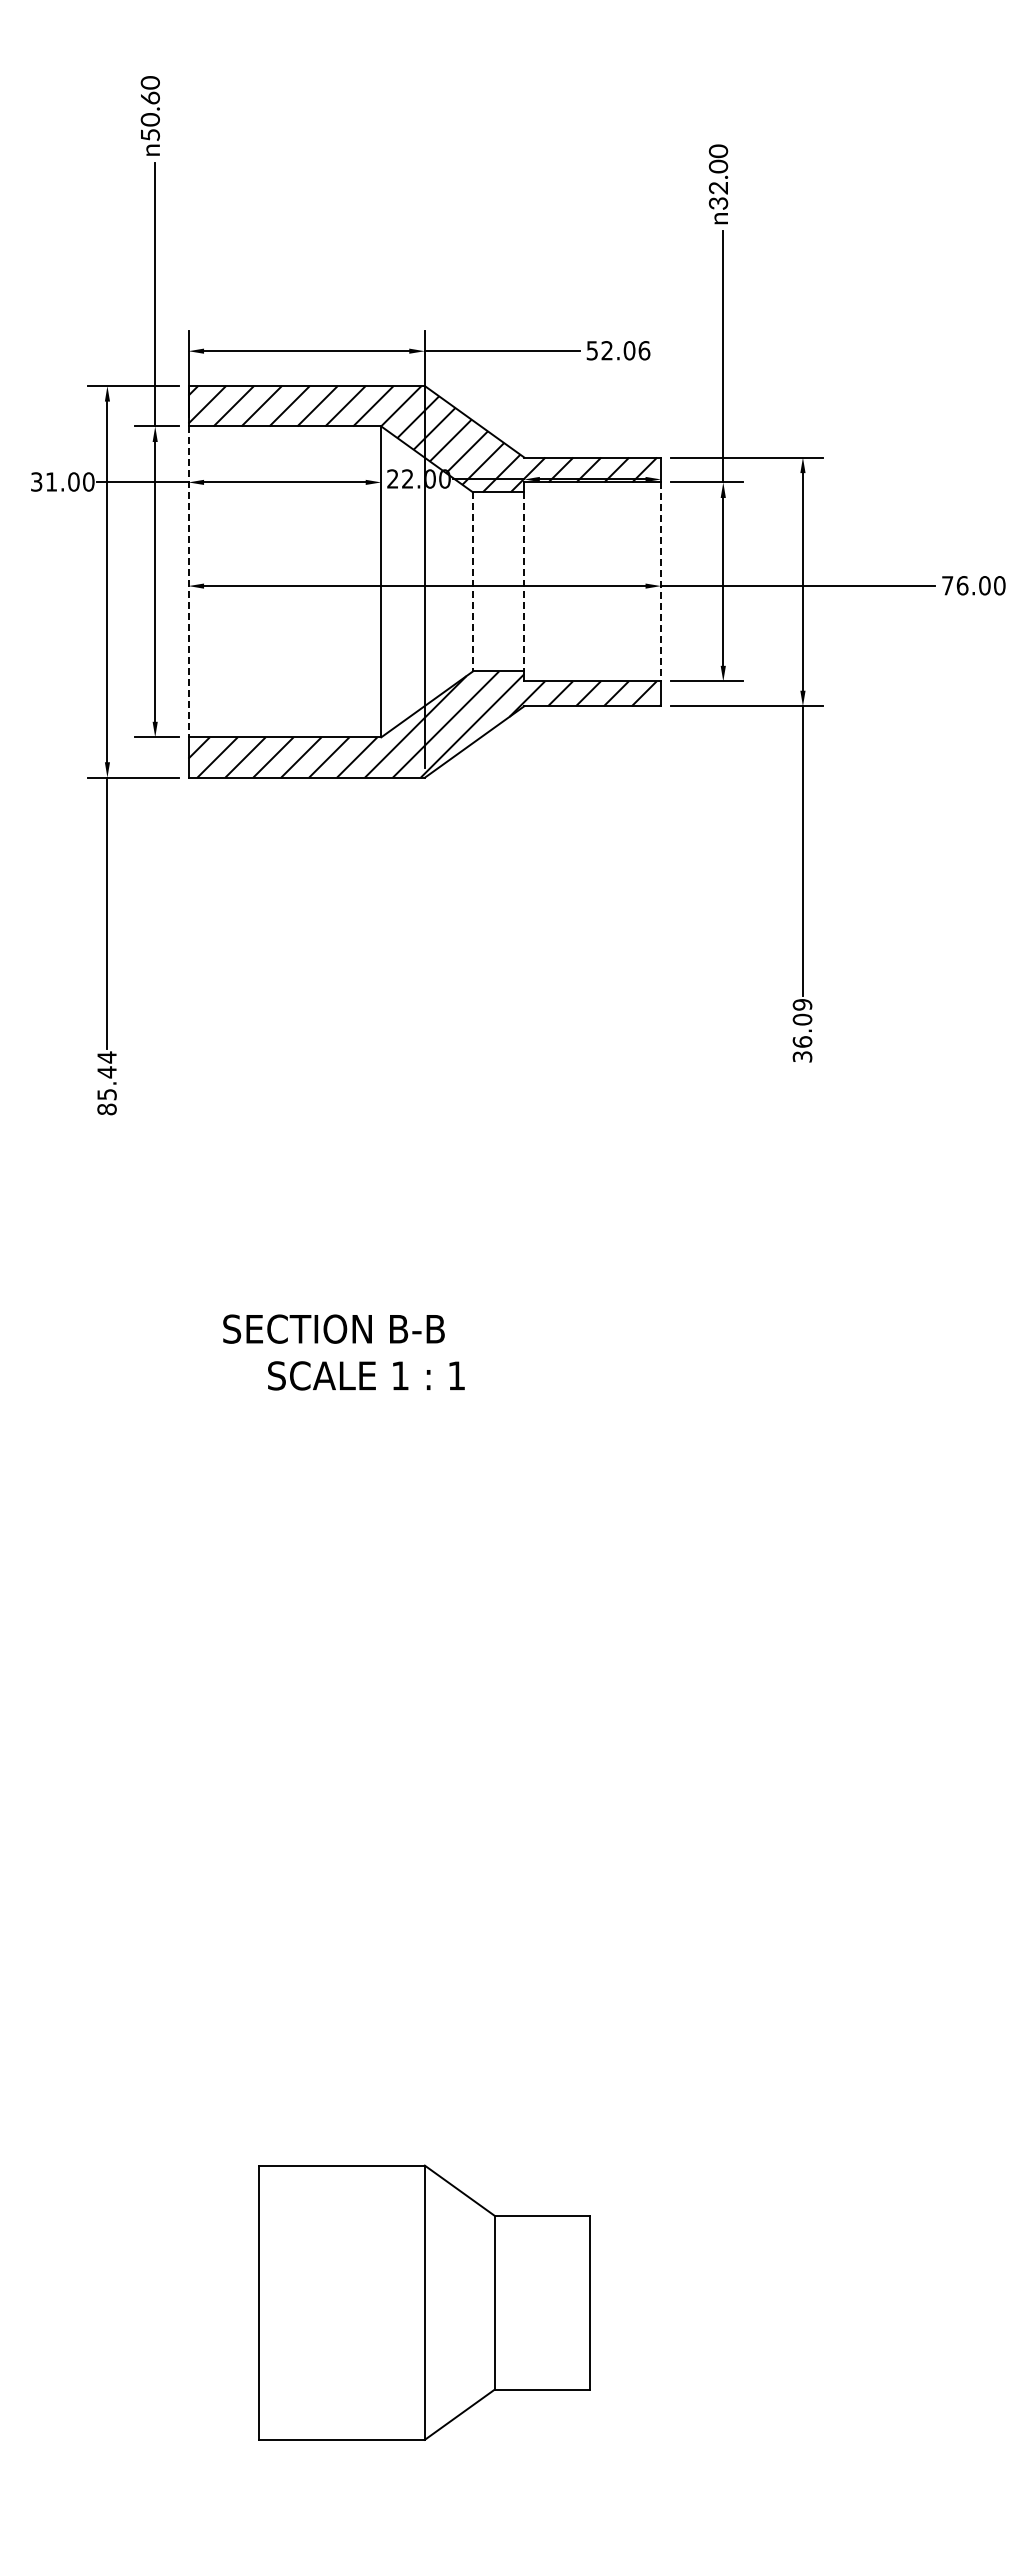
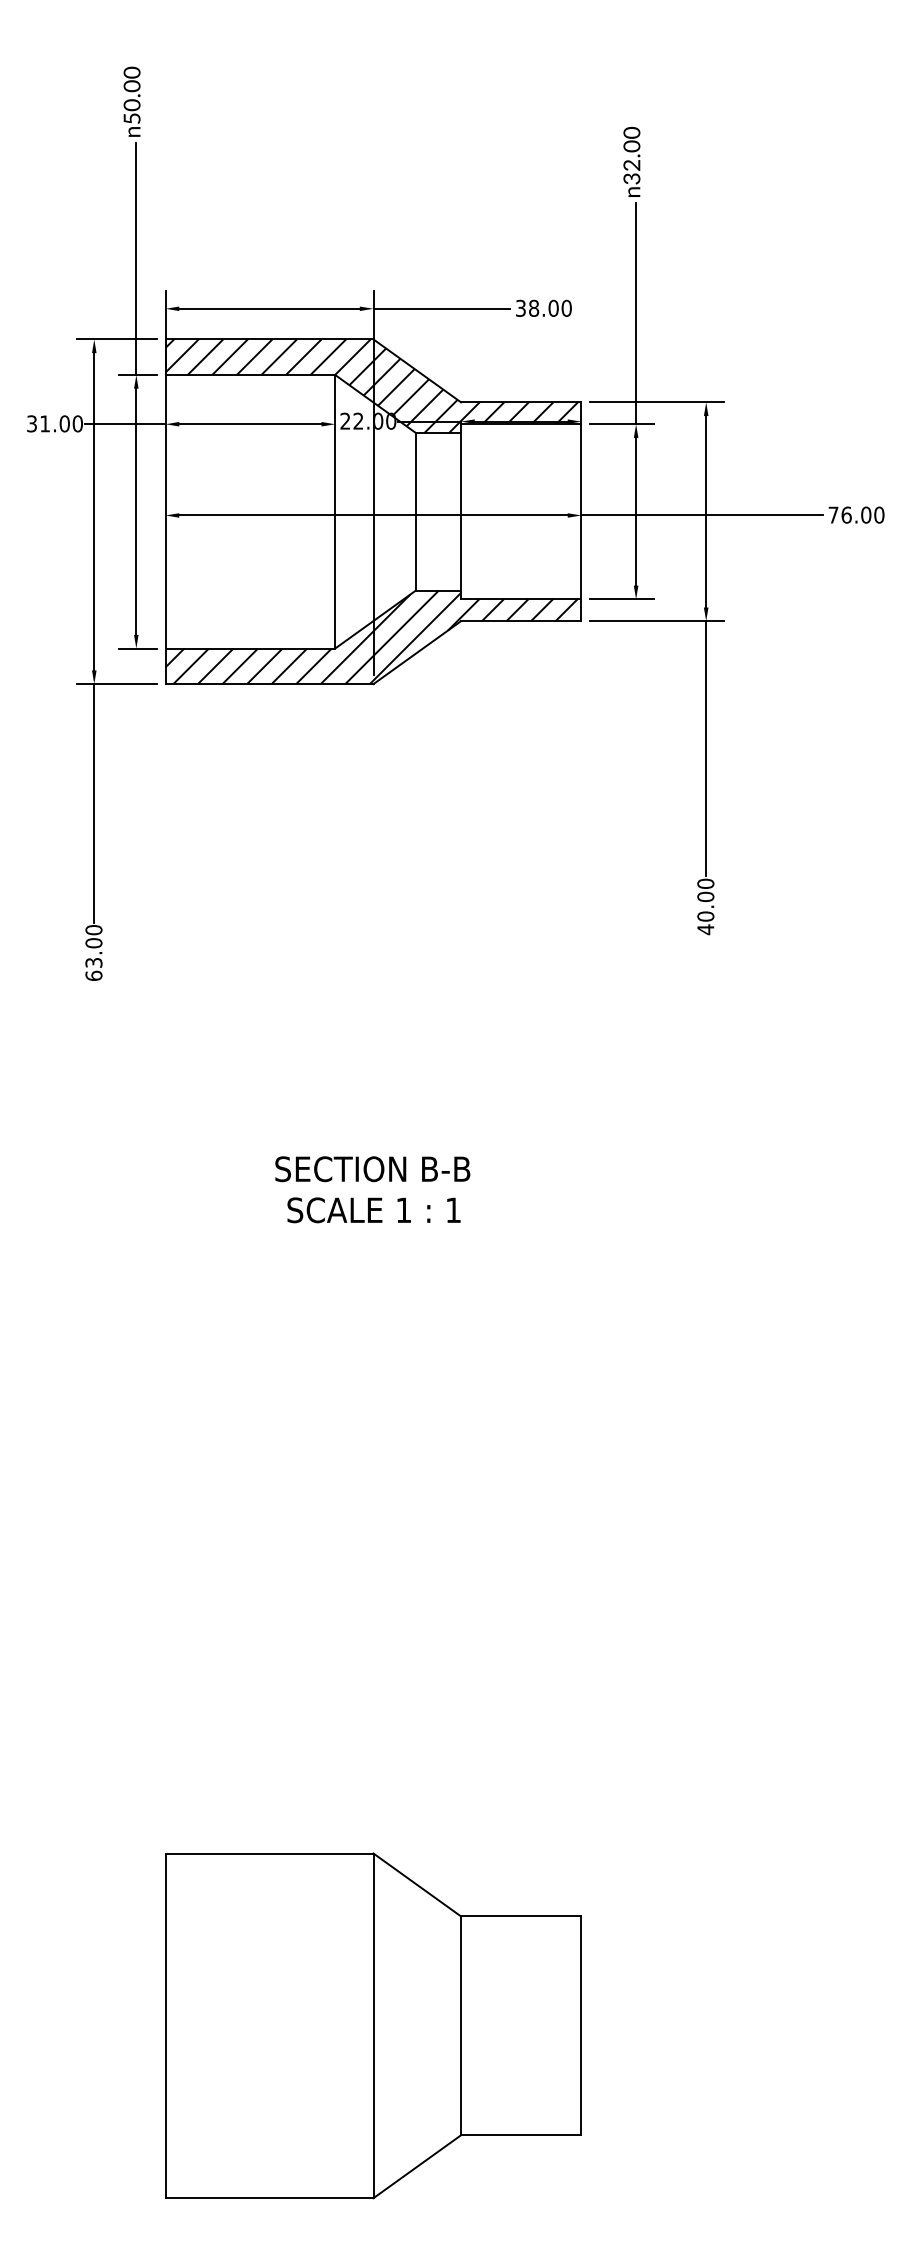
text: (149, 97) -> (131, 85), 50.60 -> 50.00
text: (618, 350) -> (543, 308), 52.06 -> 38.00
line: (472, 581) -> (415, 511), dashed -> solid
line: (524, 581) -> (461, 511), dashed -> solid
line: (188, 582) -> (165, 512), dashed -> solid
line: (661, 582) -> (581, 512), dashed -> solid
text: (802, 1031) -> (705, 907), 36.09 -> 40.00
text: (106, 1083) -> (93, 953), 85.44 -> 63.00
text: (333, 1328) -> (372, 1168), moved
text: (366, 1375) -> (374, 1209), moved
part: (424, 2302) -> (373, 2025), size x1.43

